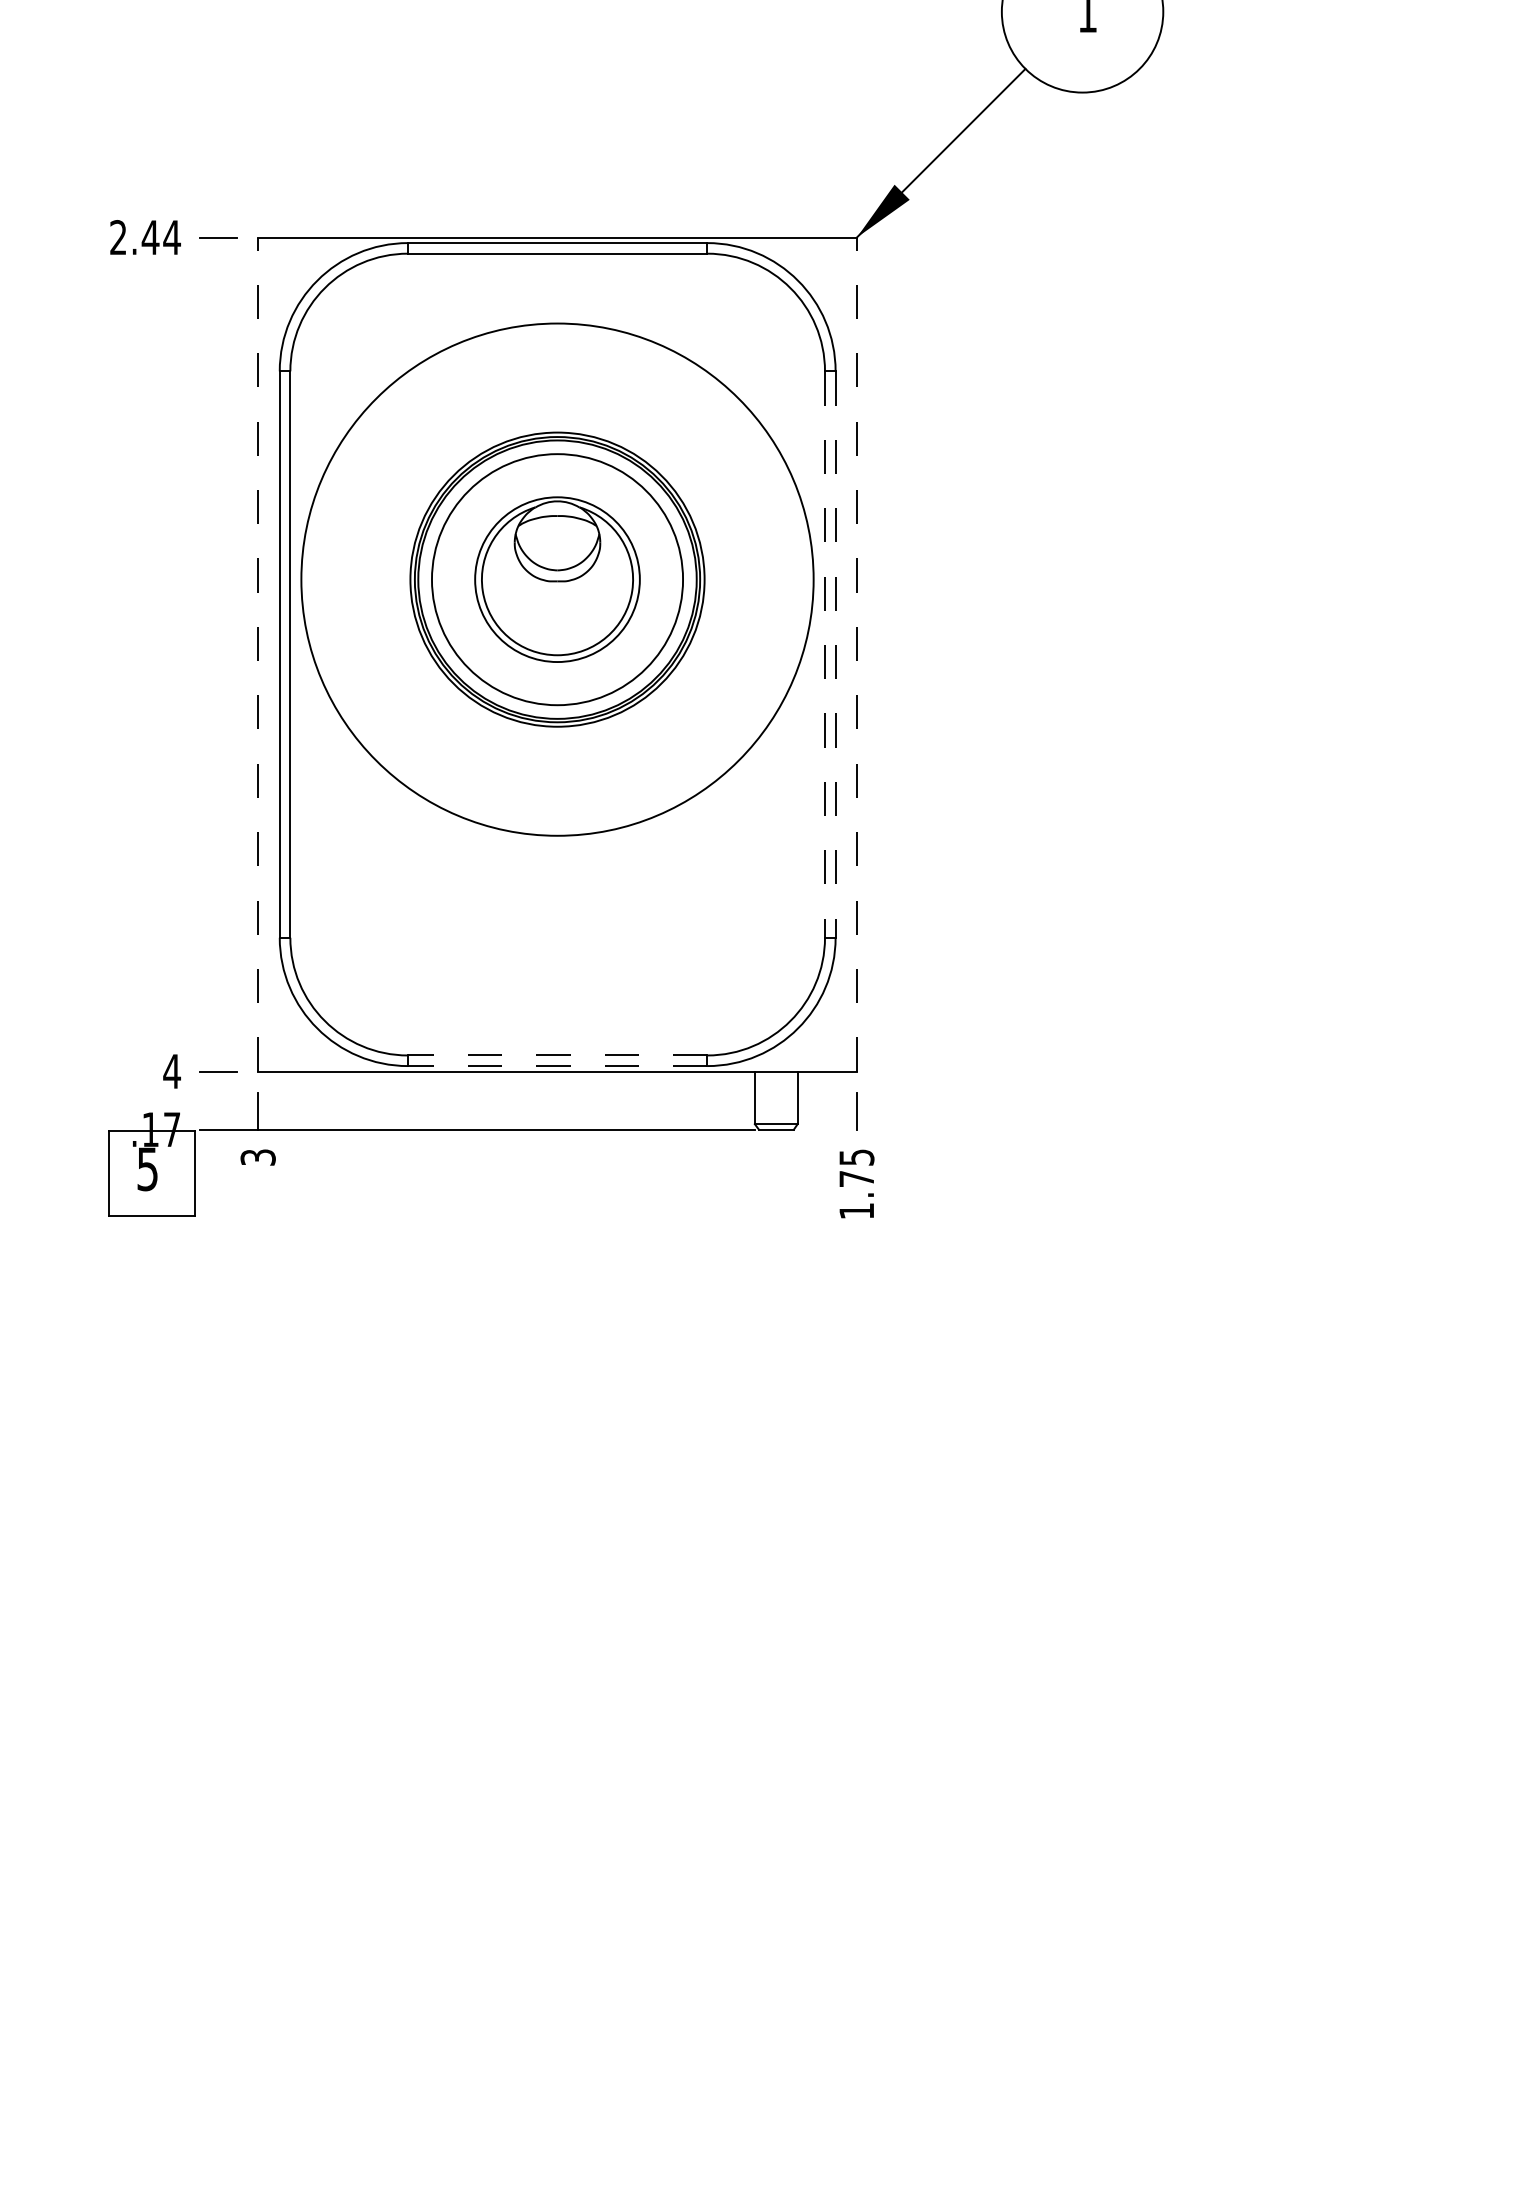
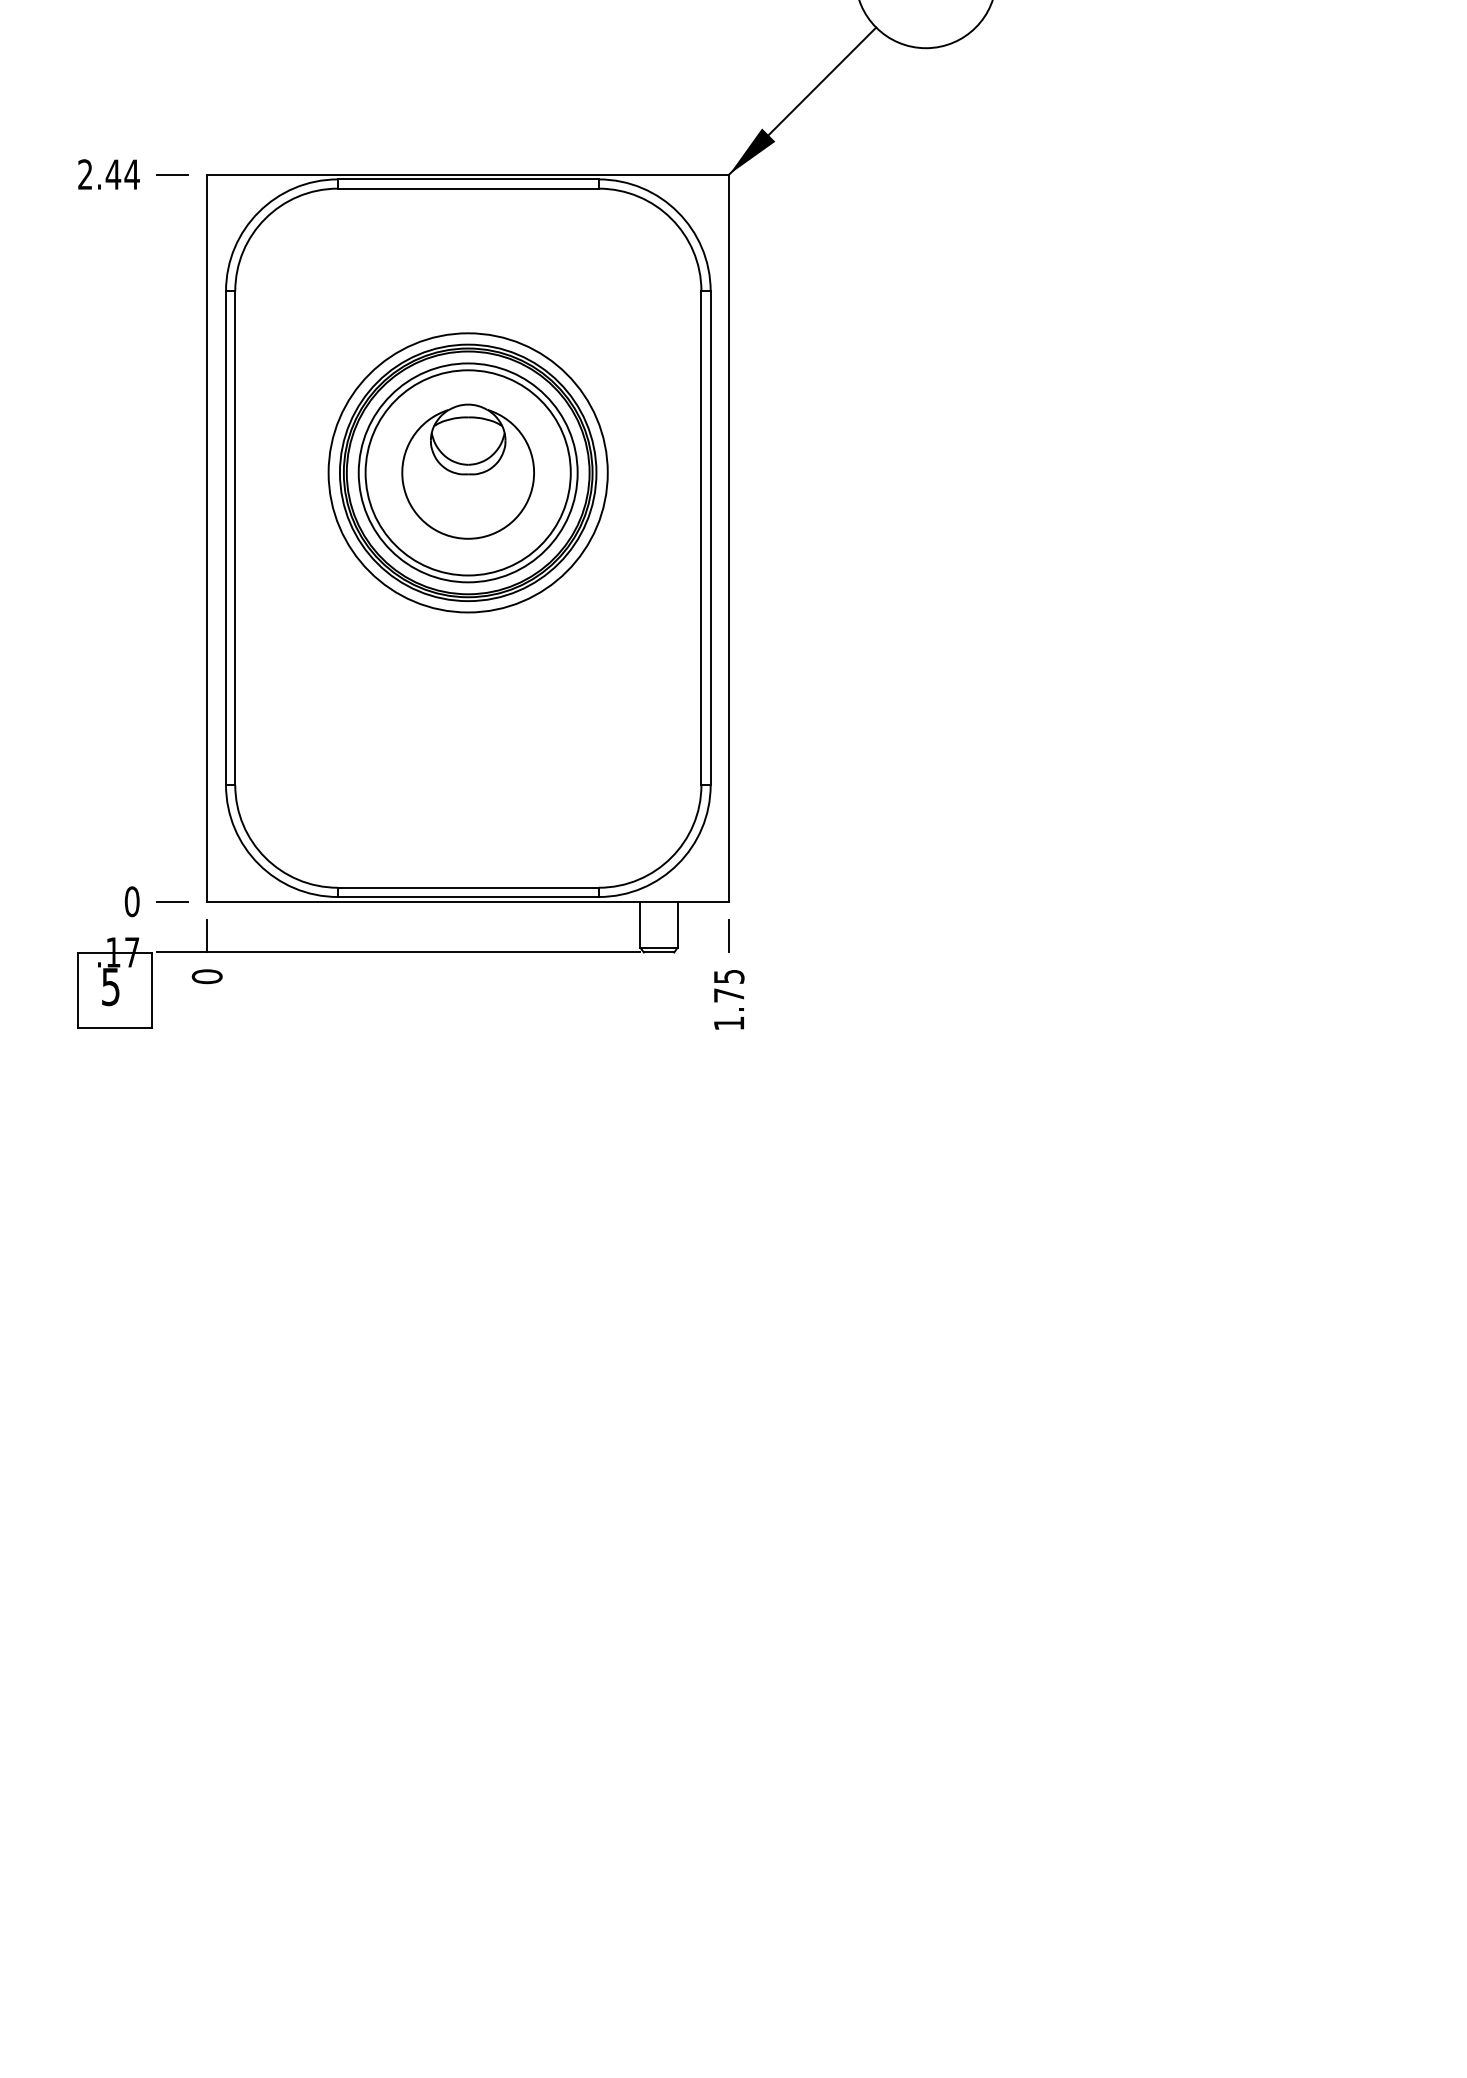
circle: (556, 579) -> (467, 472), size x0.62
circle: (556, 579) -> (467, 472), size x1.43
line: (258, 654) -> (207, 538), dashed -> solid
line: (825, 654) -> (701, 538), dashed -> solid
line: (835, 654) -> (710, 538), dashed -> solid
line: (857, 654) -> (729, 538), dashed -> solid
line: (556, 1055) -> (467, 887), dashed -> solid
line: (556, 1066) -> (467, 897), dashed -> solid
text: (171, 1071) -> (131, 901), 4 -> 0
text: (257, 1157) -> (206, 976), 3 -> 0

